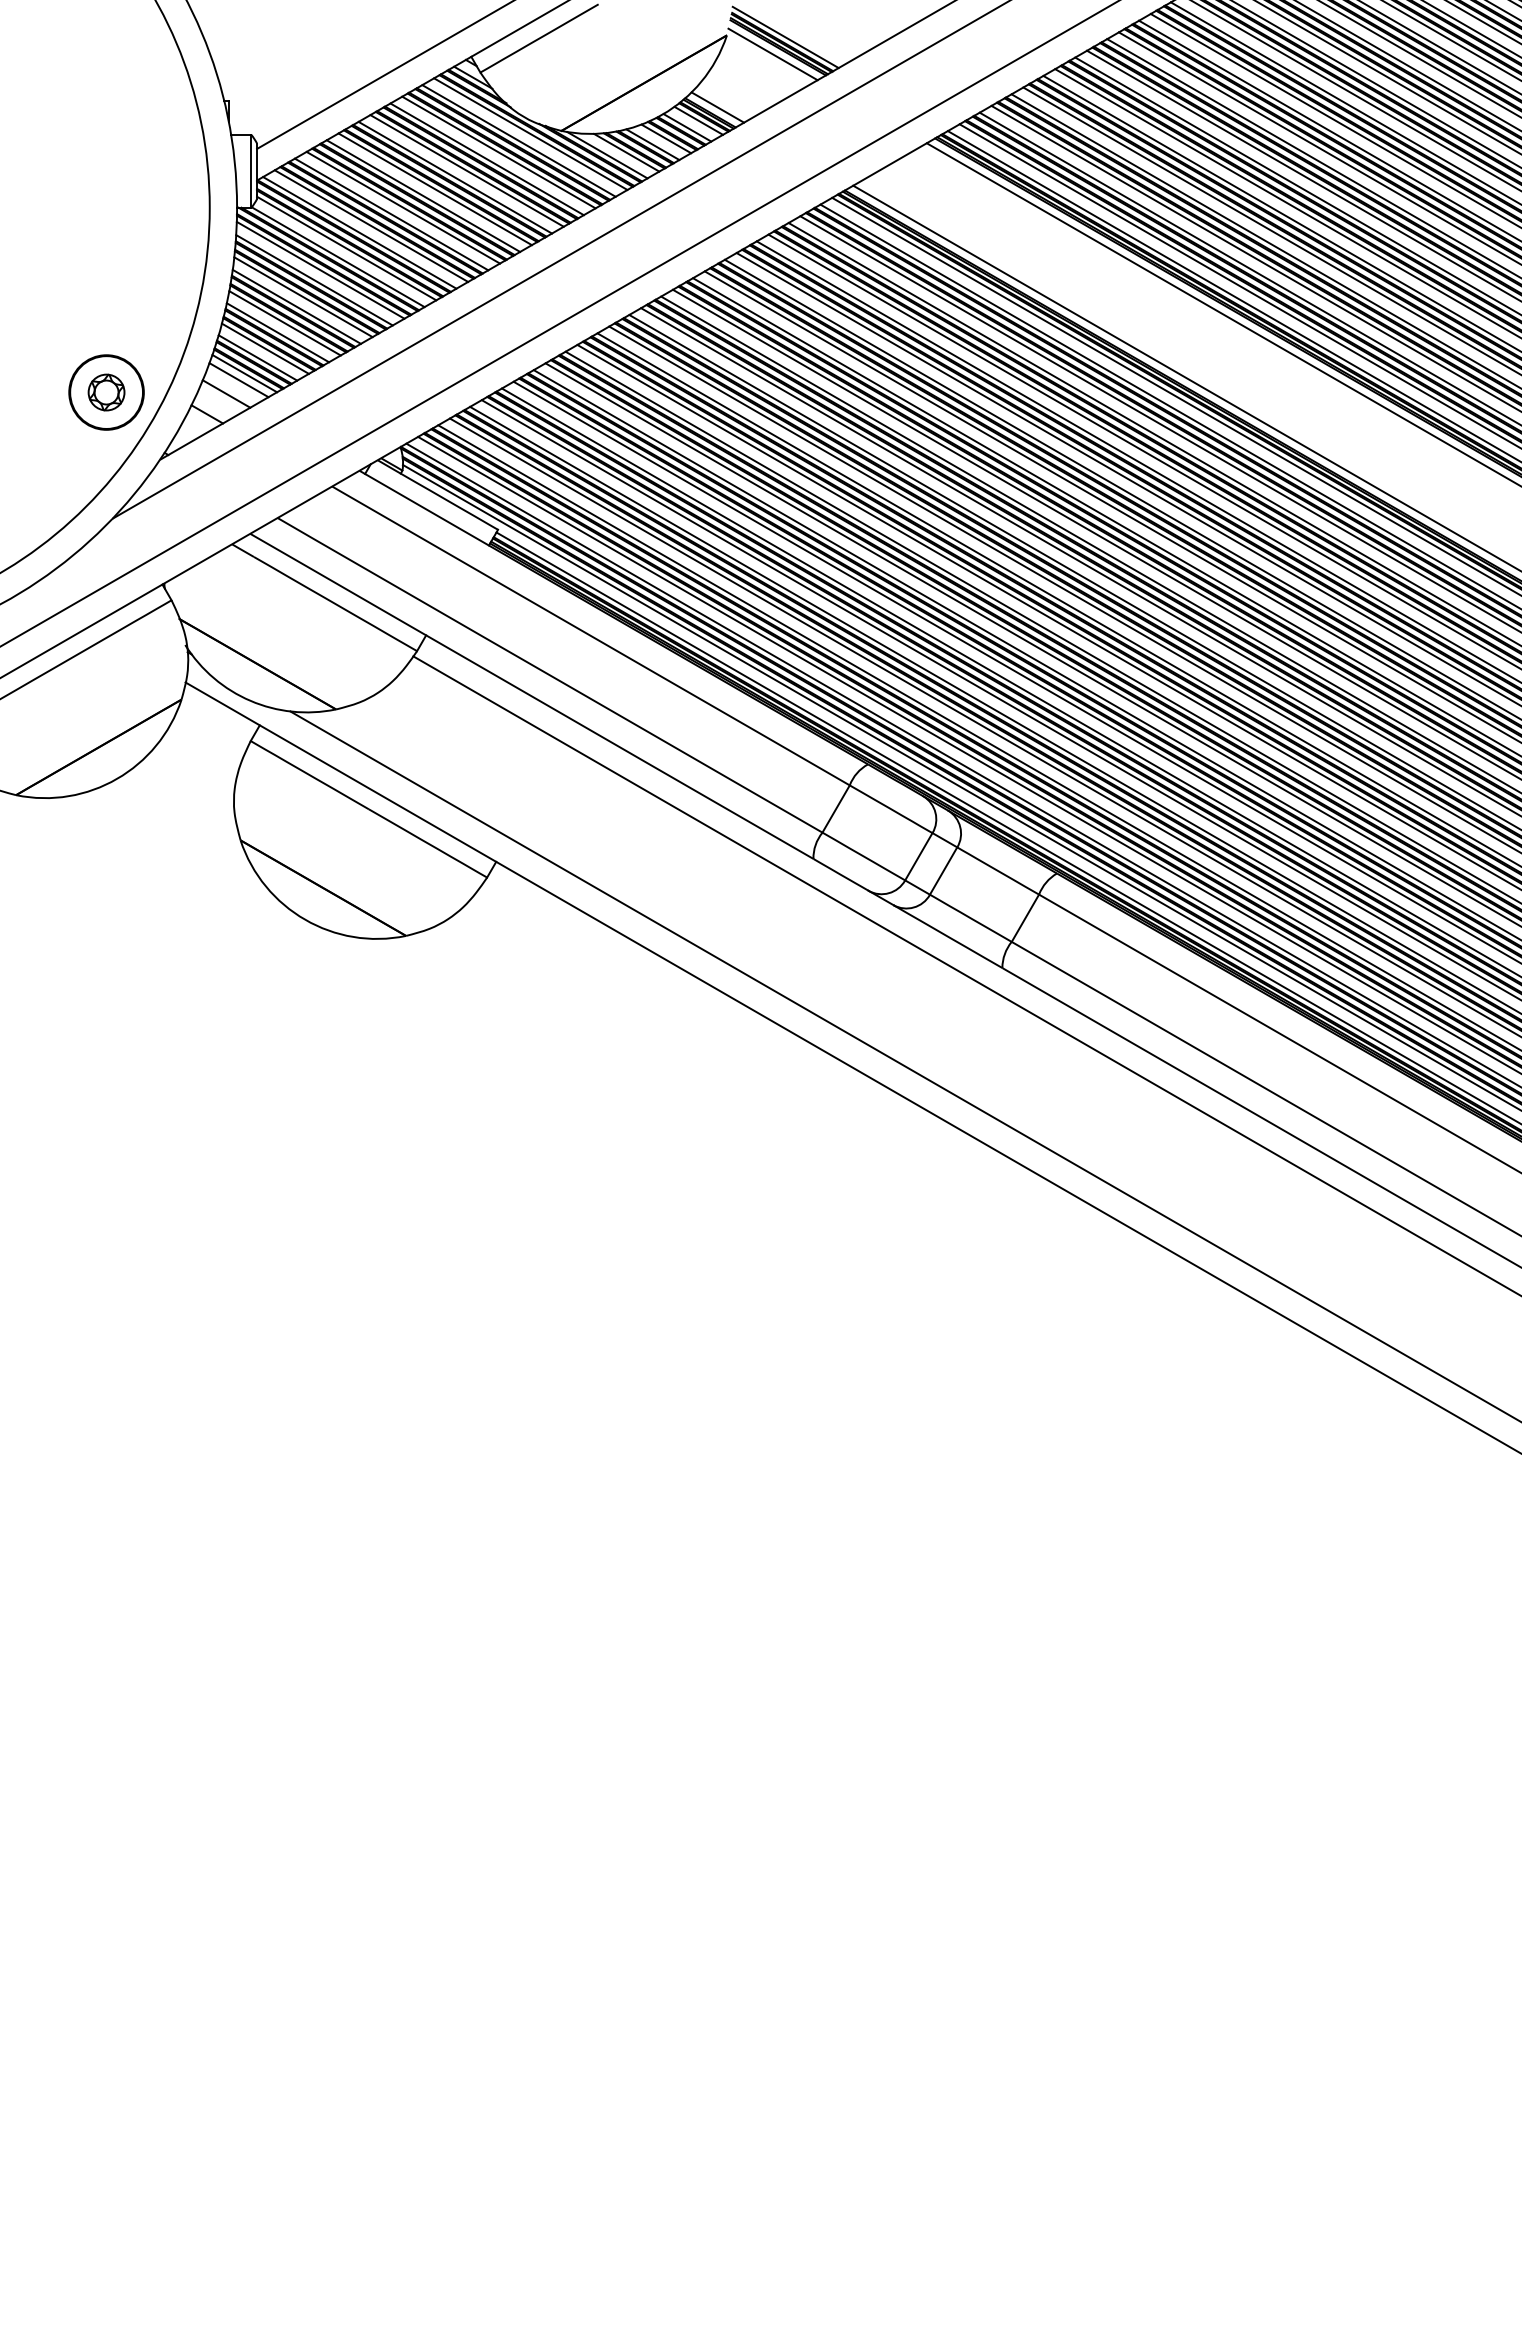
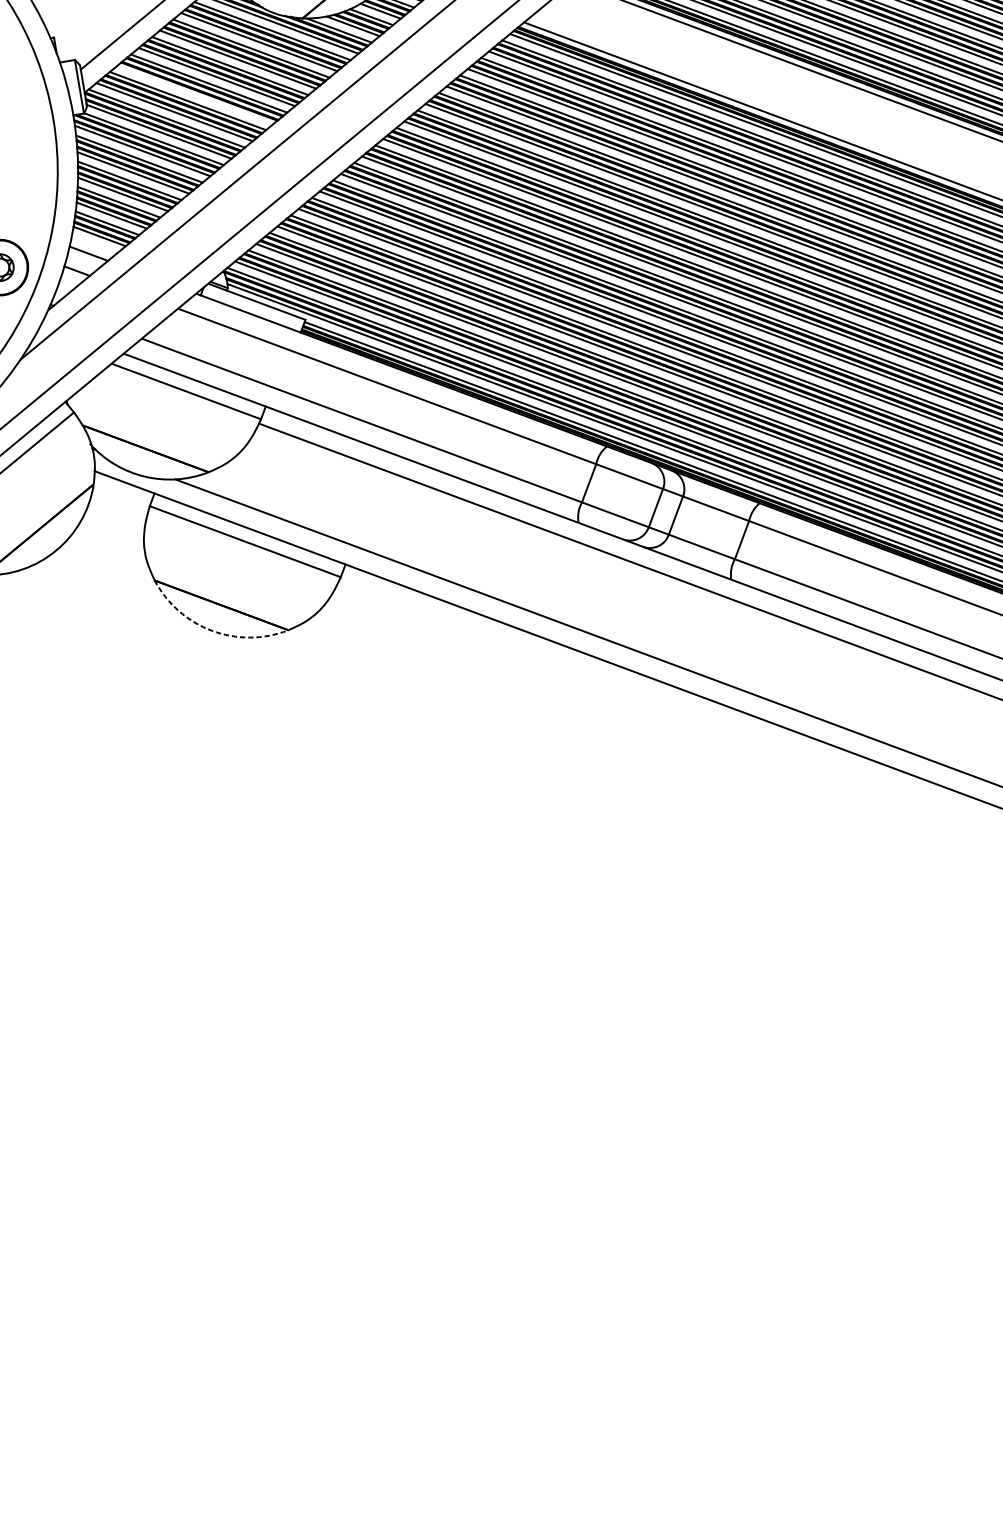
line: (403, 207) -> (195, 94), removed
line: (238, 380) -> (95, 242), removed
arc: (305, 919) -> (212, 630), solid -> dashed

